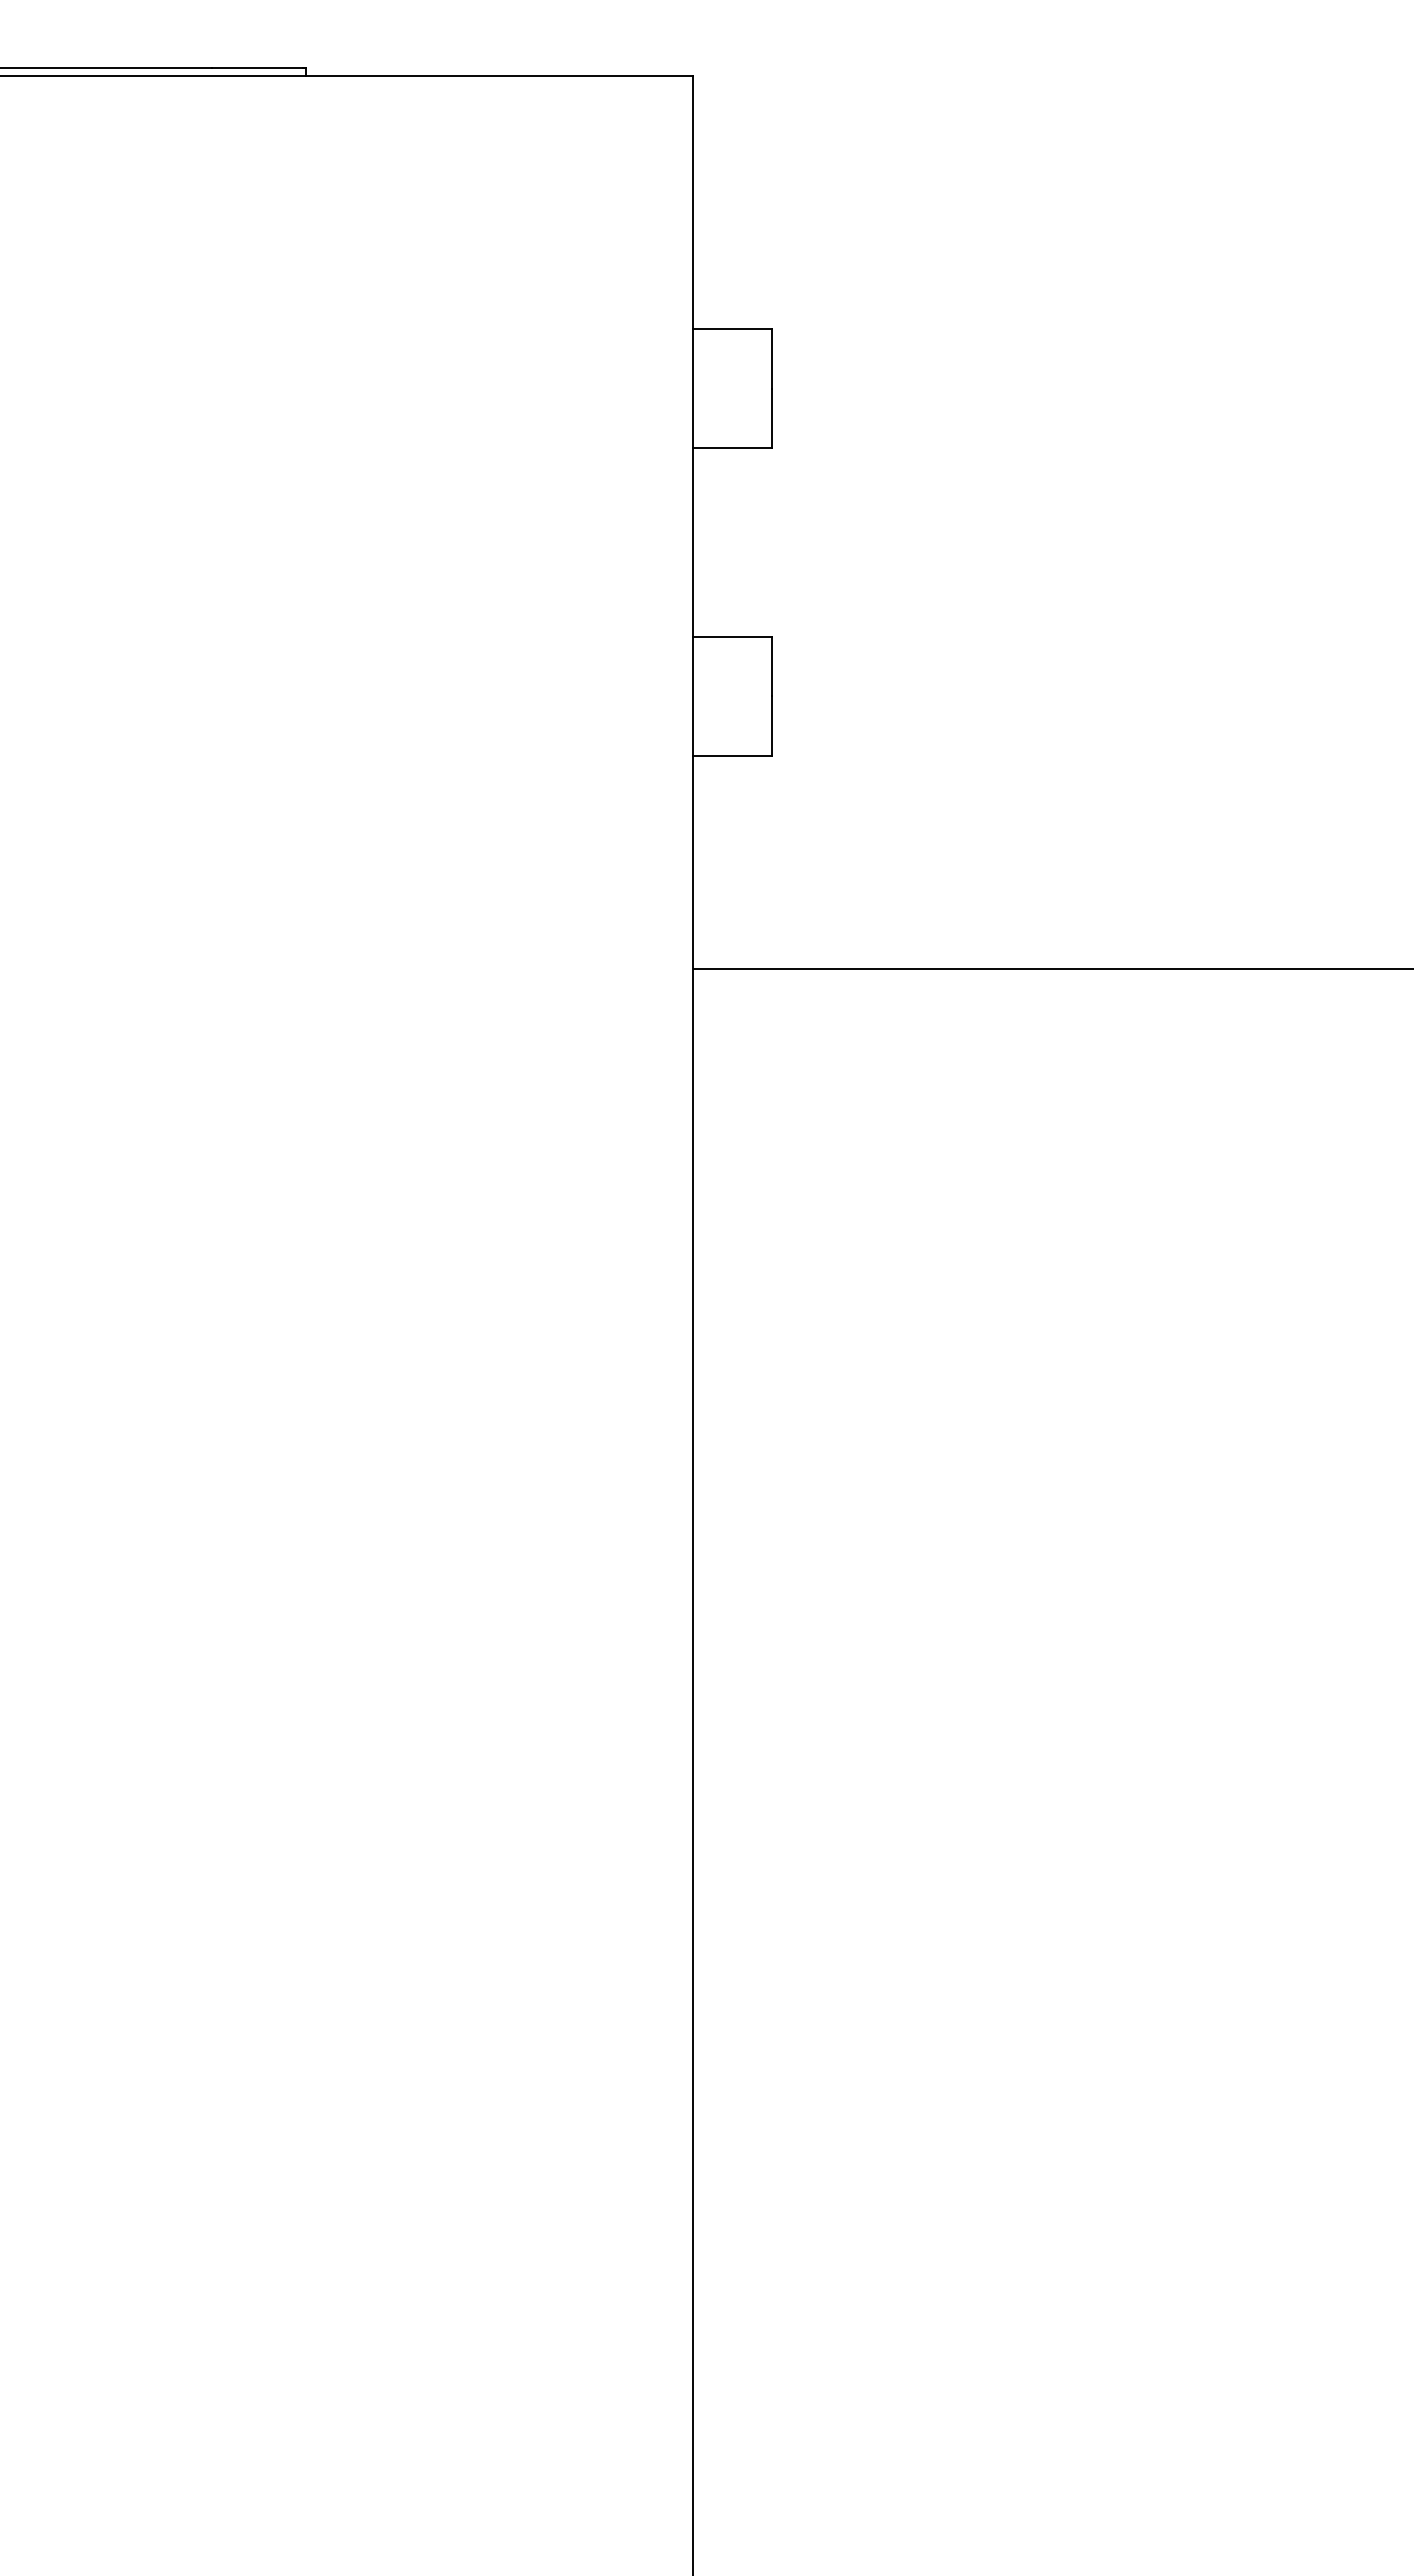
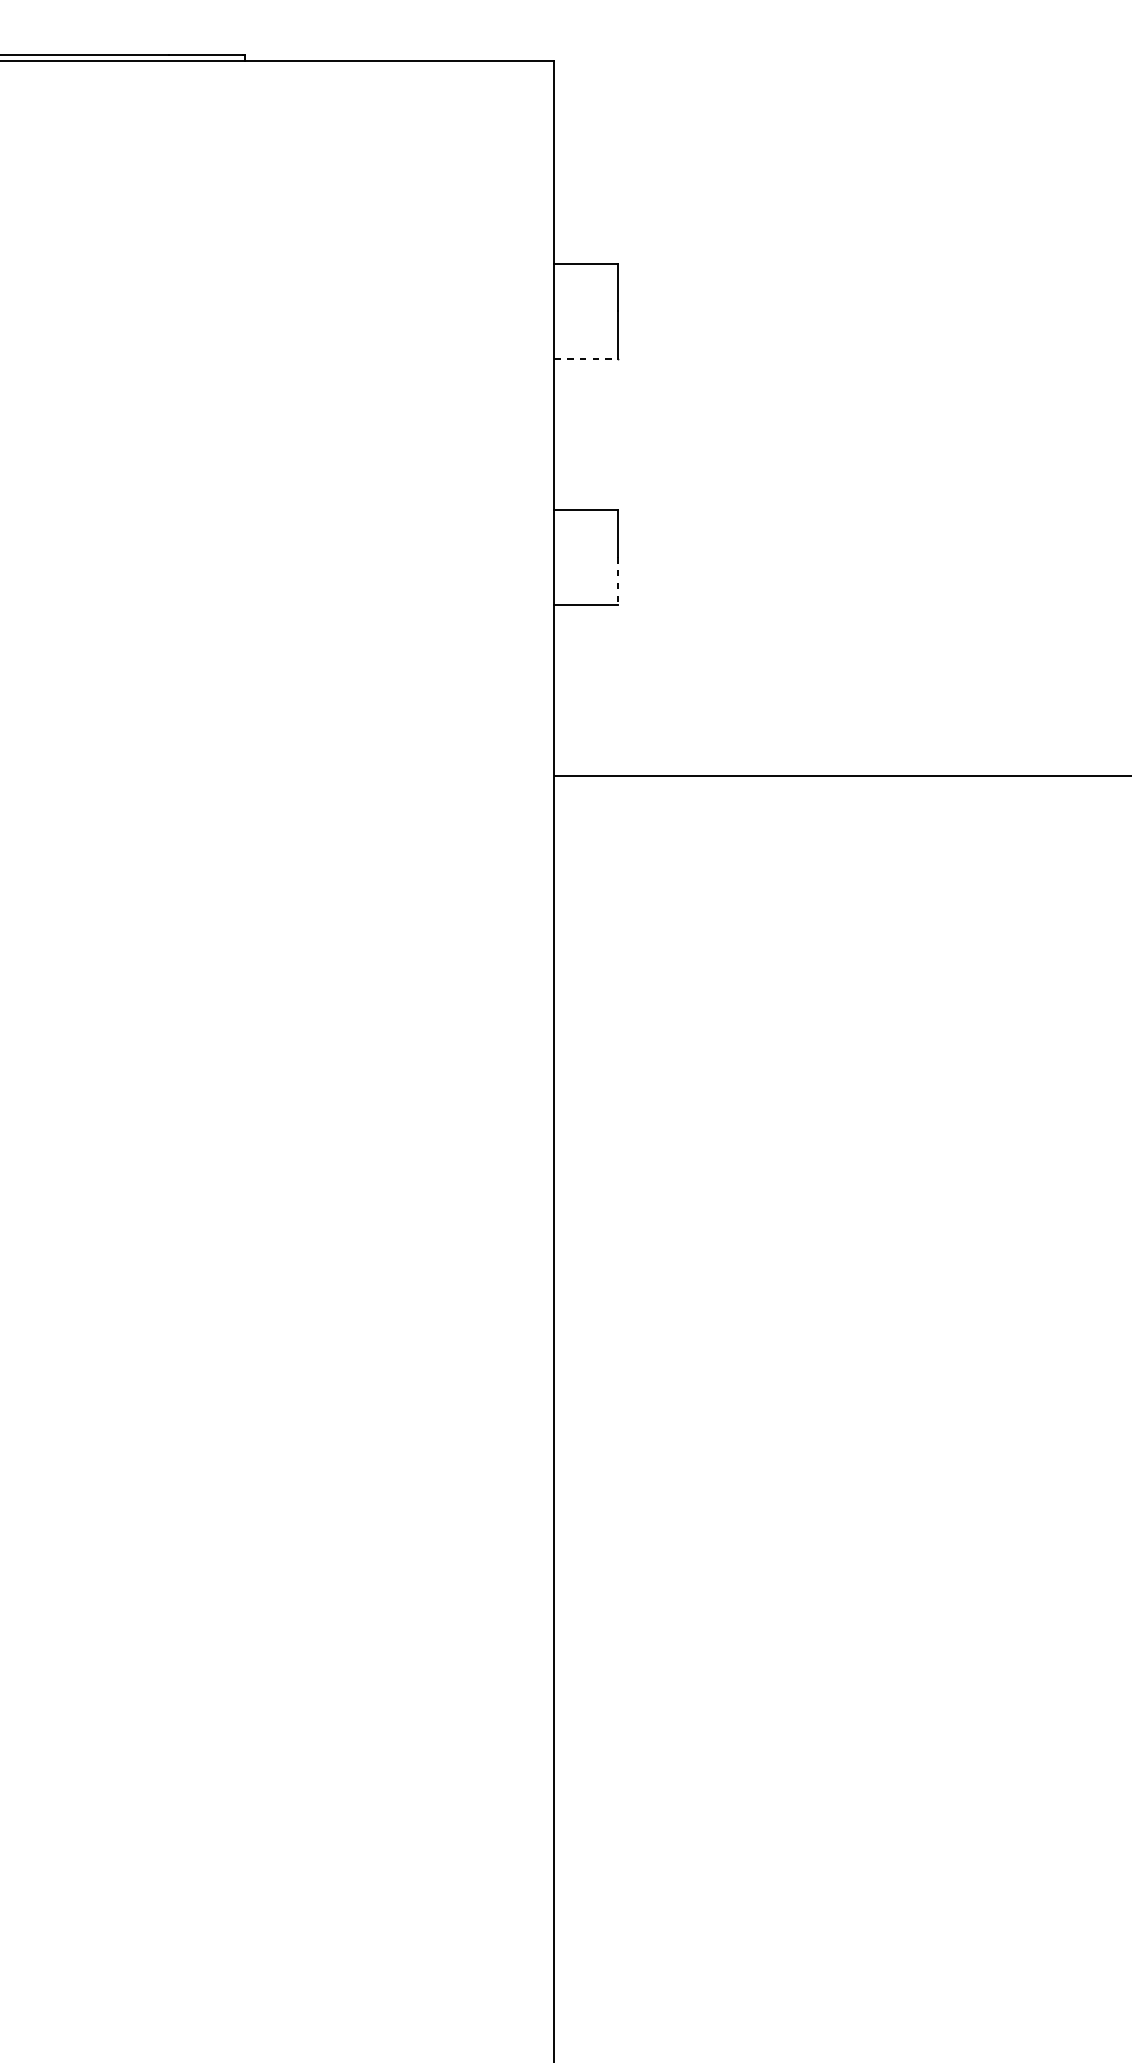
line: (732, 448) -> (586, 359), solid -> dashed
line: (771, 725) -> (617, 581), solid -> dashed

